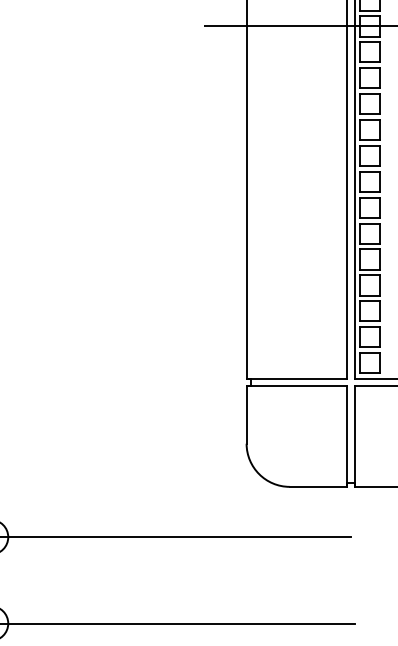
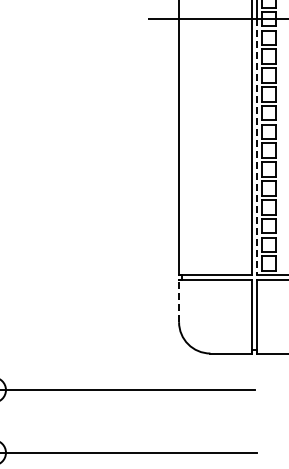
line: (354, 203) -> (257, 147), solid -> dashed
line: (247, 415) -> (179, 301), solid -> dashed

